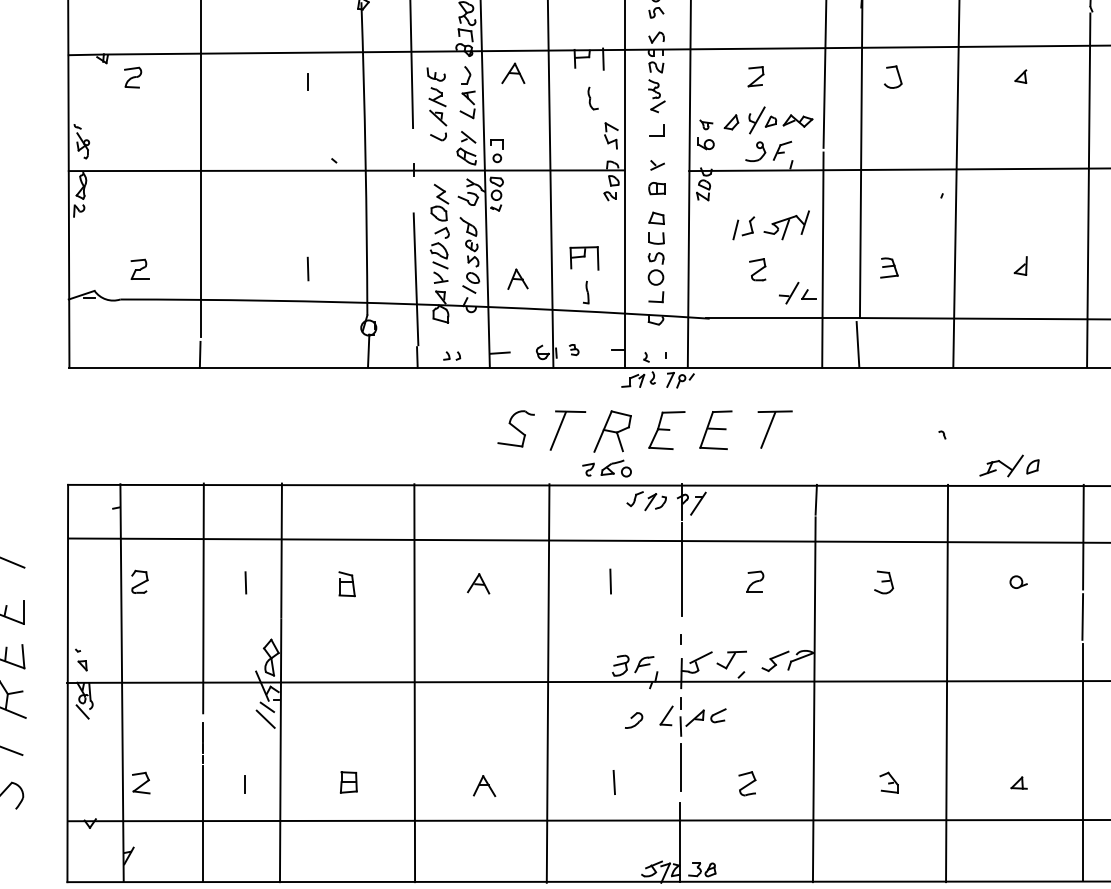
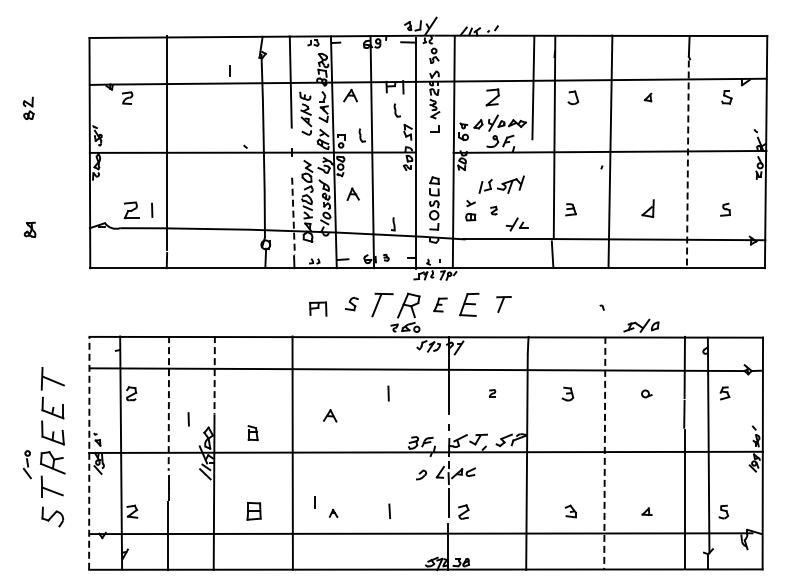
part: (755, 76) -> (492, 97), size x1.4
line: (306, 81) -> (229, 70), moved
part: (532, 141) -> (361, 135), added
part: (656, 177) -> (470, 210), moved
line: (1088, 190) -> (687, 164), solid -> dashed
part: (584, 257) -> (318, 308), moved
line: (821, 260) -> (531, 205), removed
part: (1019, 265) -> (647, 208), size x1.6
line: (308, 267) -> (152, 209), moved
part: (139, 269) -> (131, 210), size x1.4
part: (757, 269) -> (493, 210), size x0.6
part: (516, 277) -> (352, 193), moved
line: (416, 279) -> (293, 216), solid -> dashed
part: (514, 427) -> (351, 303), size x0.6
part: (666, 429) -> (440, 304), size x0.6
part: (774, 429) -> (503, 304), size x0.7
line: (281, 550) -> (214, 375), solid -> dashed
line: (610, 581) -> (388, 393), moved
part: (755, 581) -> (492, 393), size x0.6
line: (245, 583) -> (188, 419), moved
part: (479, 583) -> (330, 415), moved
part: (346, 584) -> (252, 433), moved
line: (202, 598) -> (168, 403), solid -> dashed
line: (68, 682) -> (89, 452), solid -> dashed
line: (547, 683) -> (370, 453), removed
line: (946, 683) -> (604, 453), solid -> dashed
part: (347, 782) -> (253, 511), size x1.4
line: (613, 782) -> (389, 511), moved
part: (746, 782) -> (463, 511), moved
line: (243, 784) -> (314, 502), moved
part: (484, 786) -> (333, 513), size x0.6

